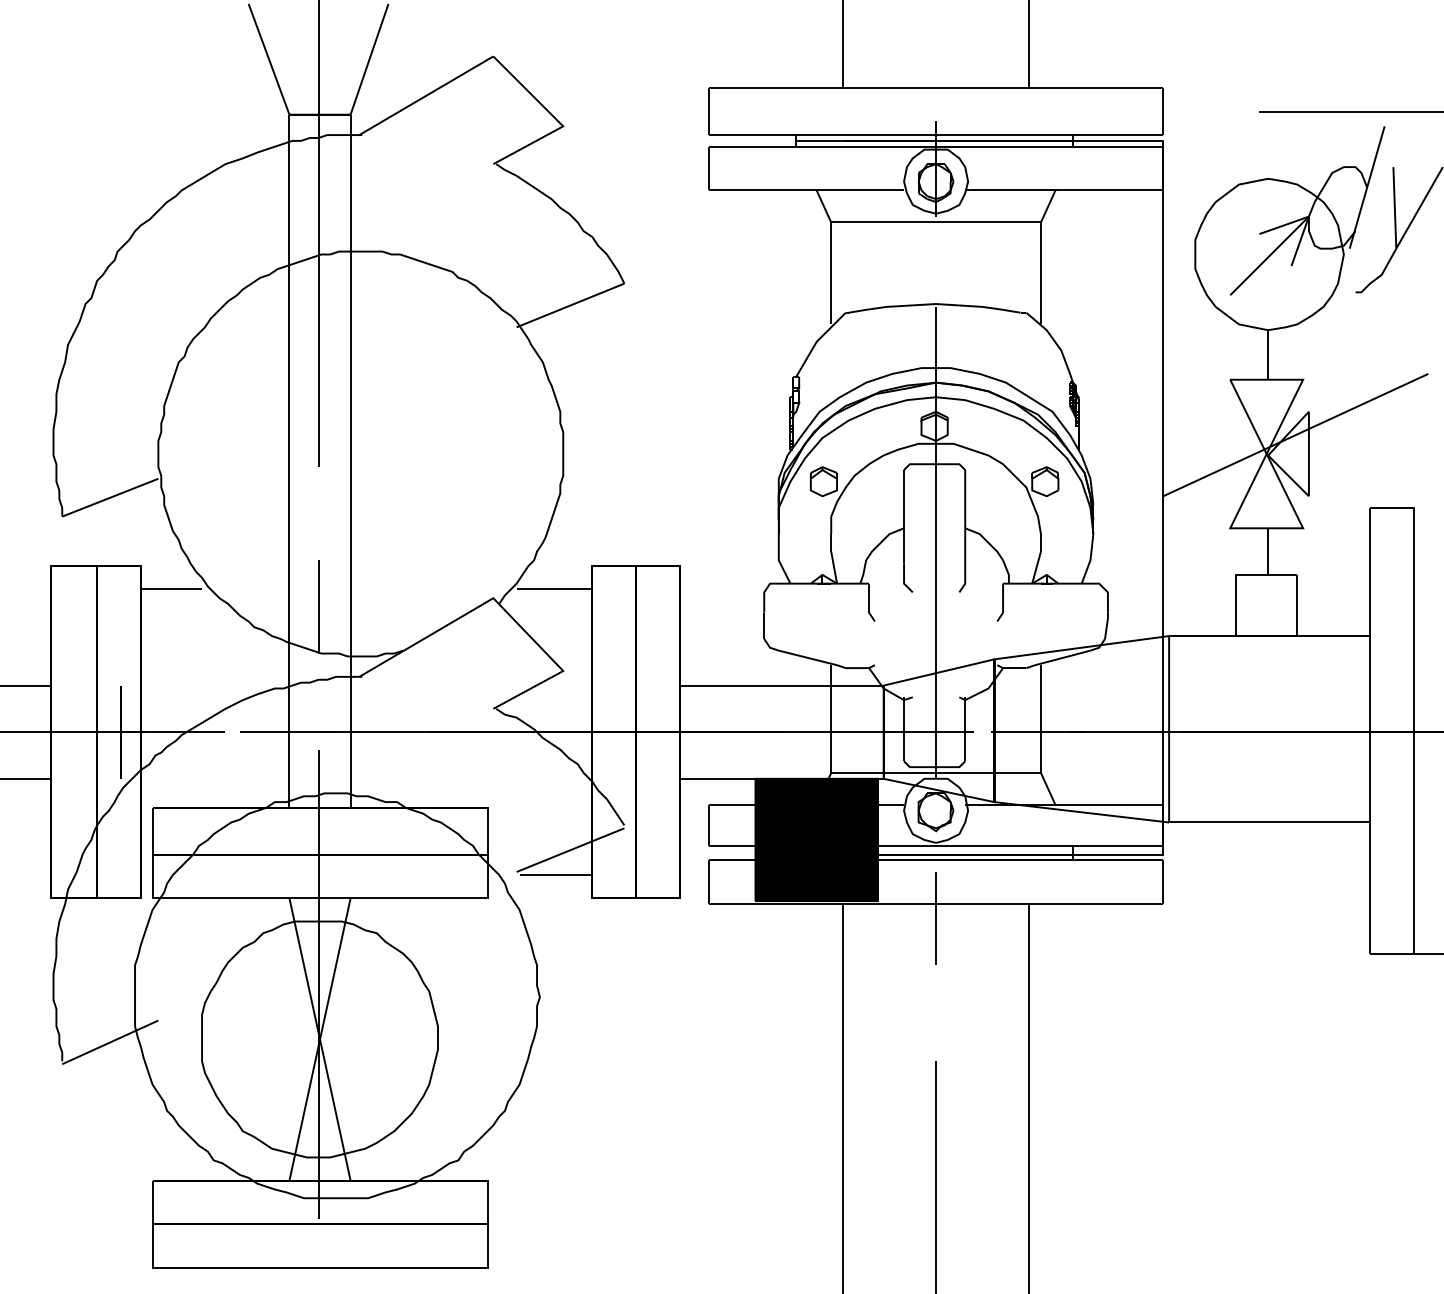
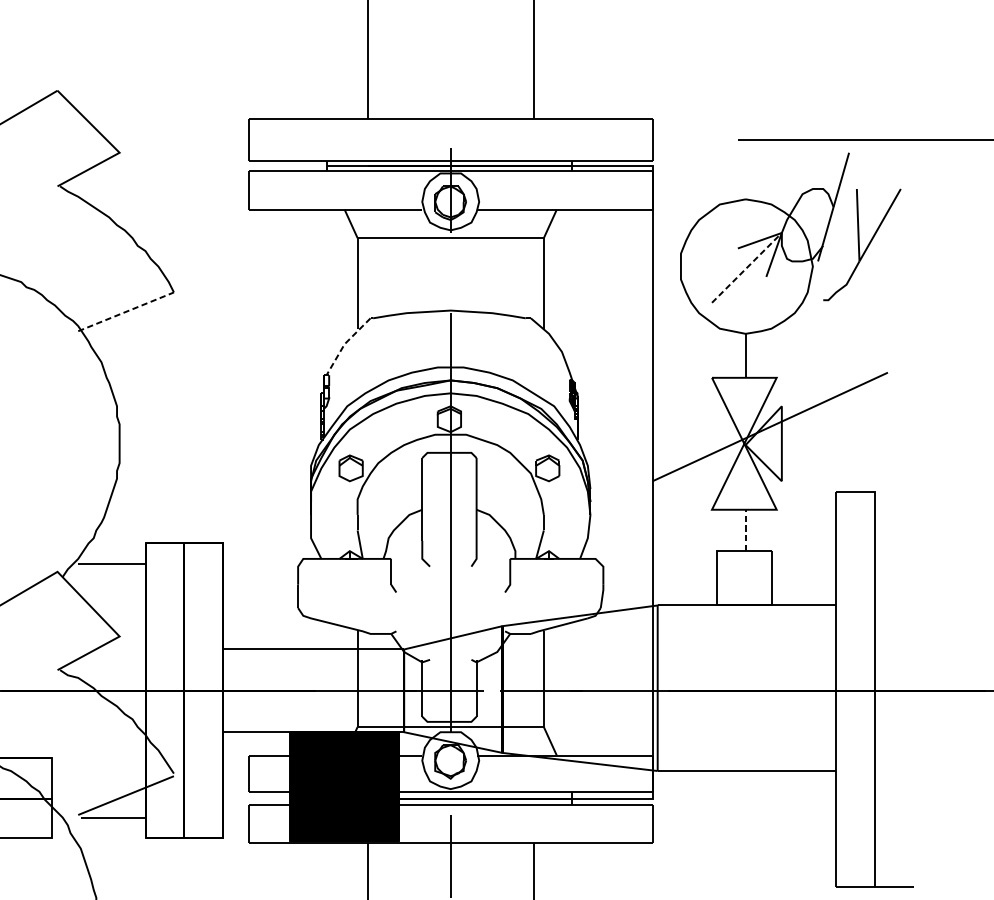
line: (1269, 255) -> (746, 267), solid -> dashed
line: (570, 305) -> (126, 311), solid -> dashed
line: (816, 341) -> (344, 343), solid -> dashed
line: (1268, 551) -> (745, 530), solid -> dashed

